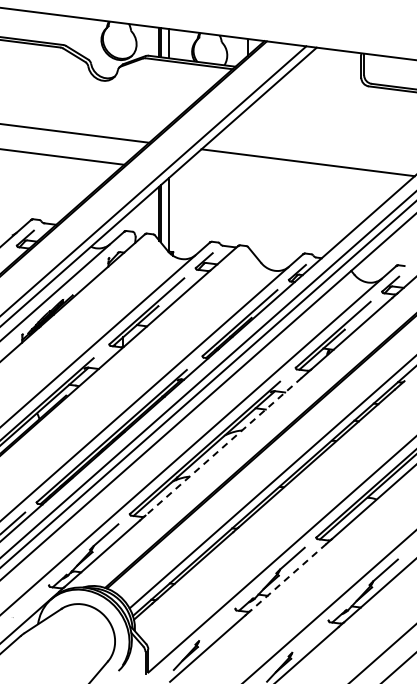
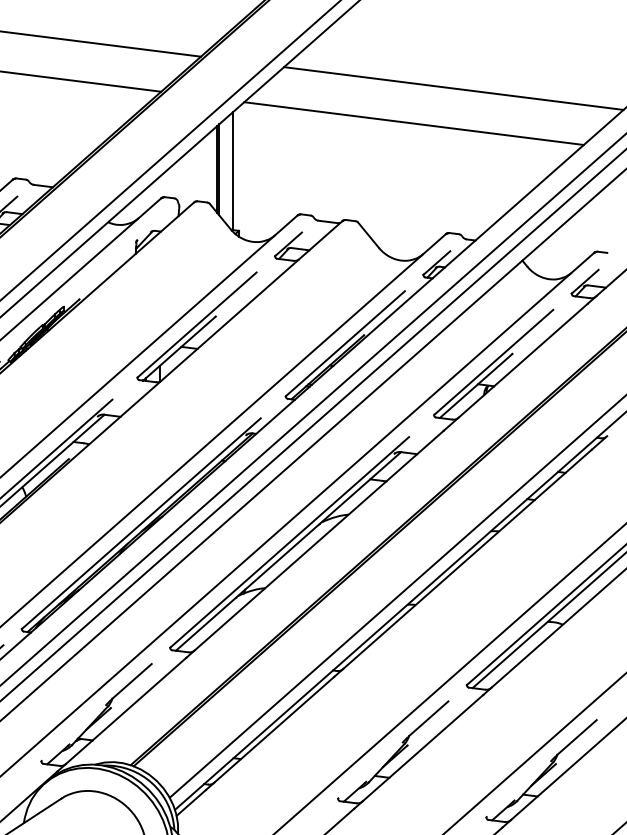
line: (282, 184) -> (412, 123), added
line: (223, 447) -> (319, 541), dashed -> solid
line: (288, 577) -> (422, 748), dashed -> solid

